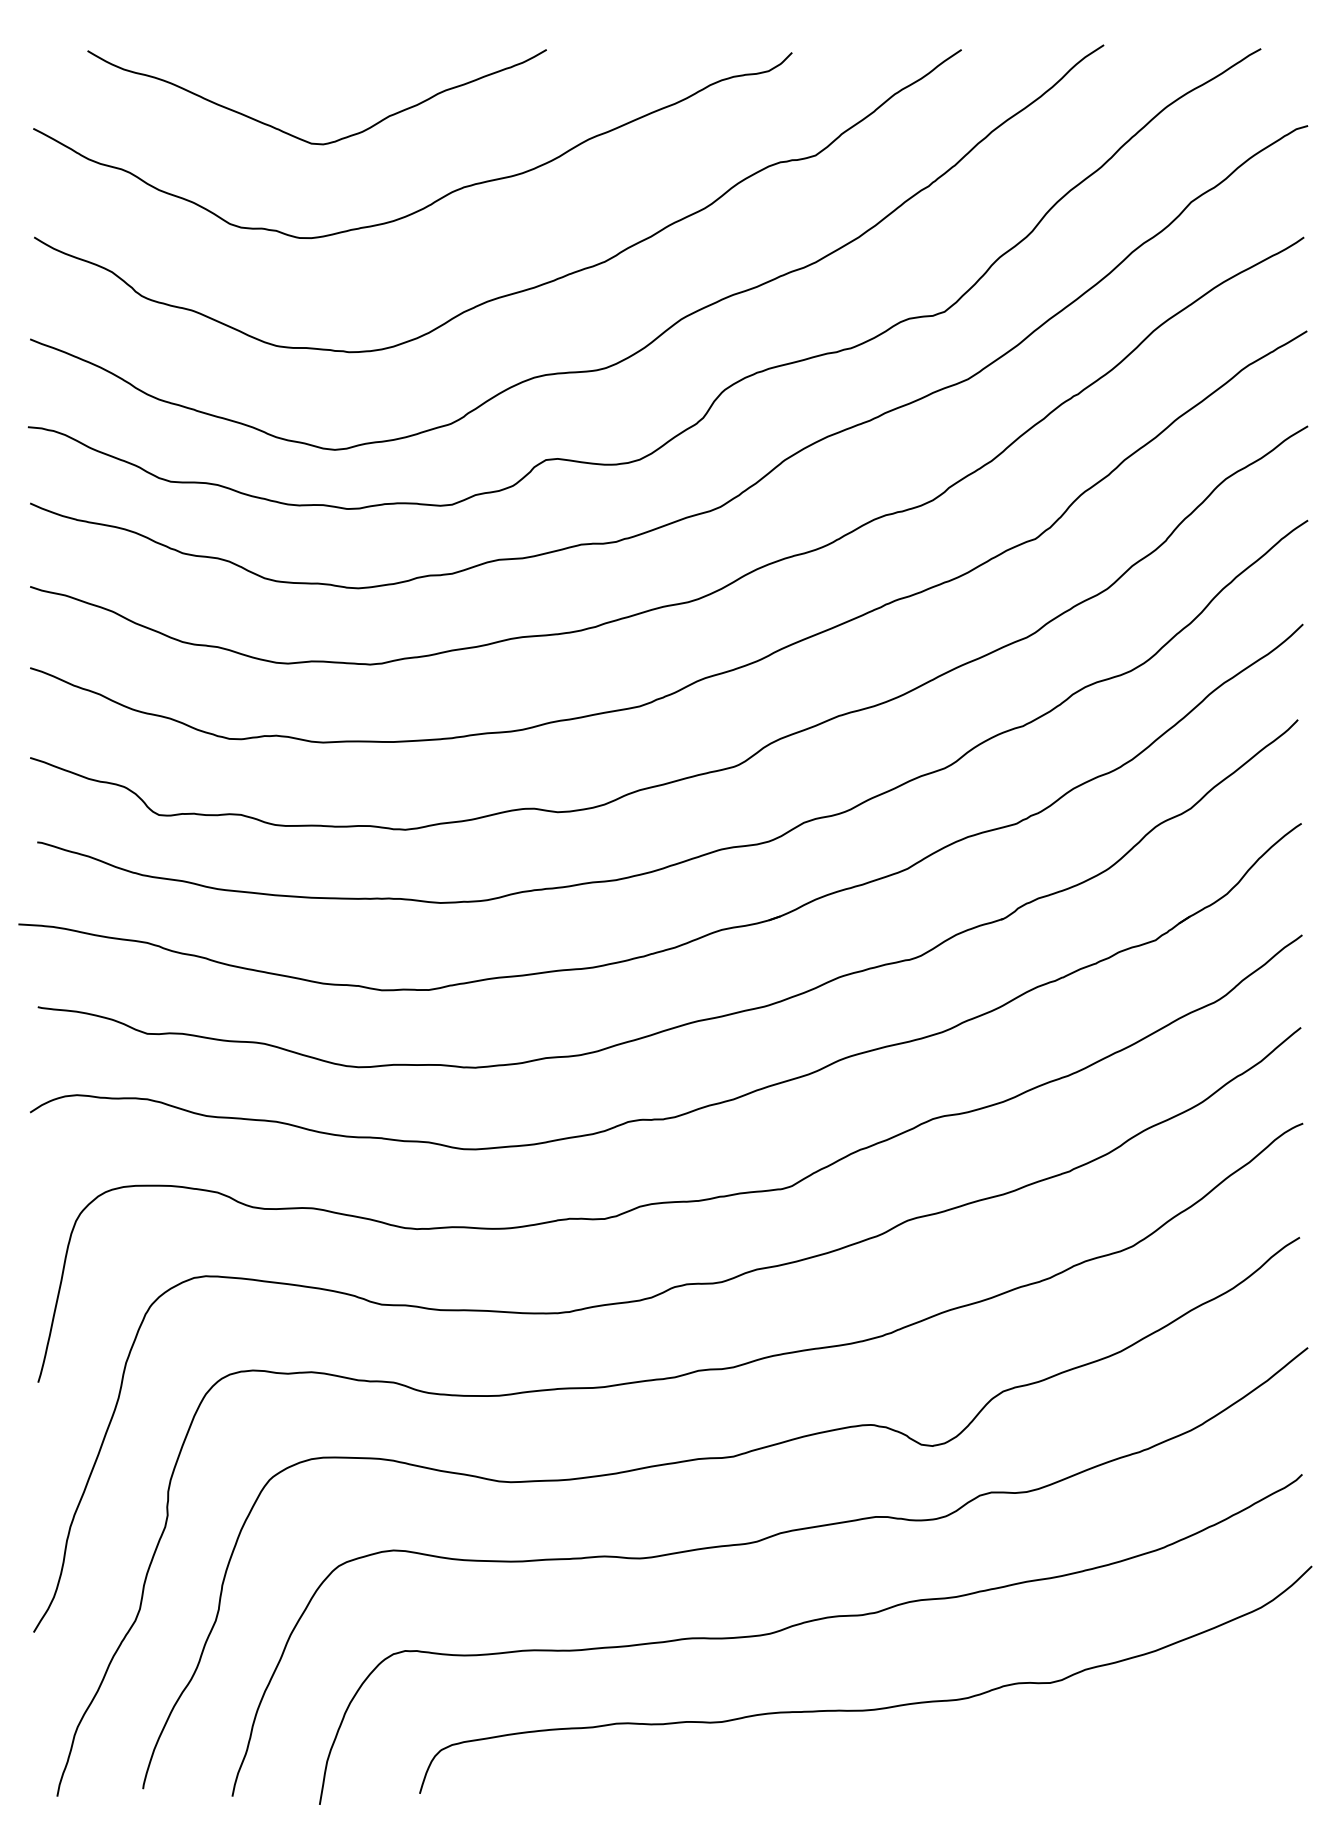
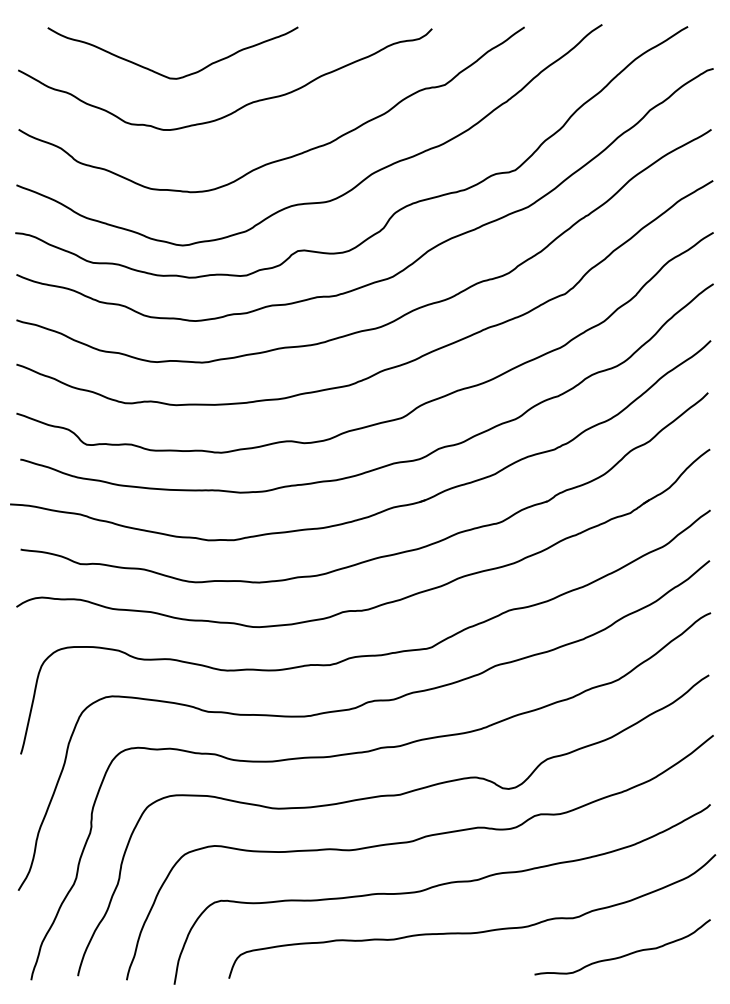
curve: (1146, 1749) -> (625, 954), added

